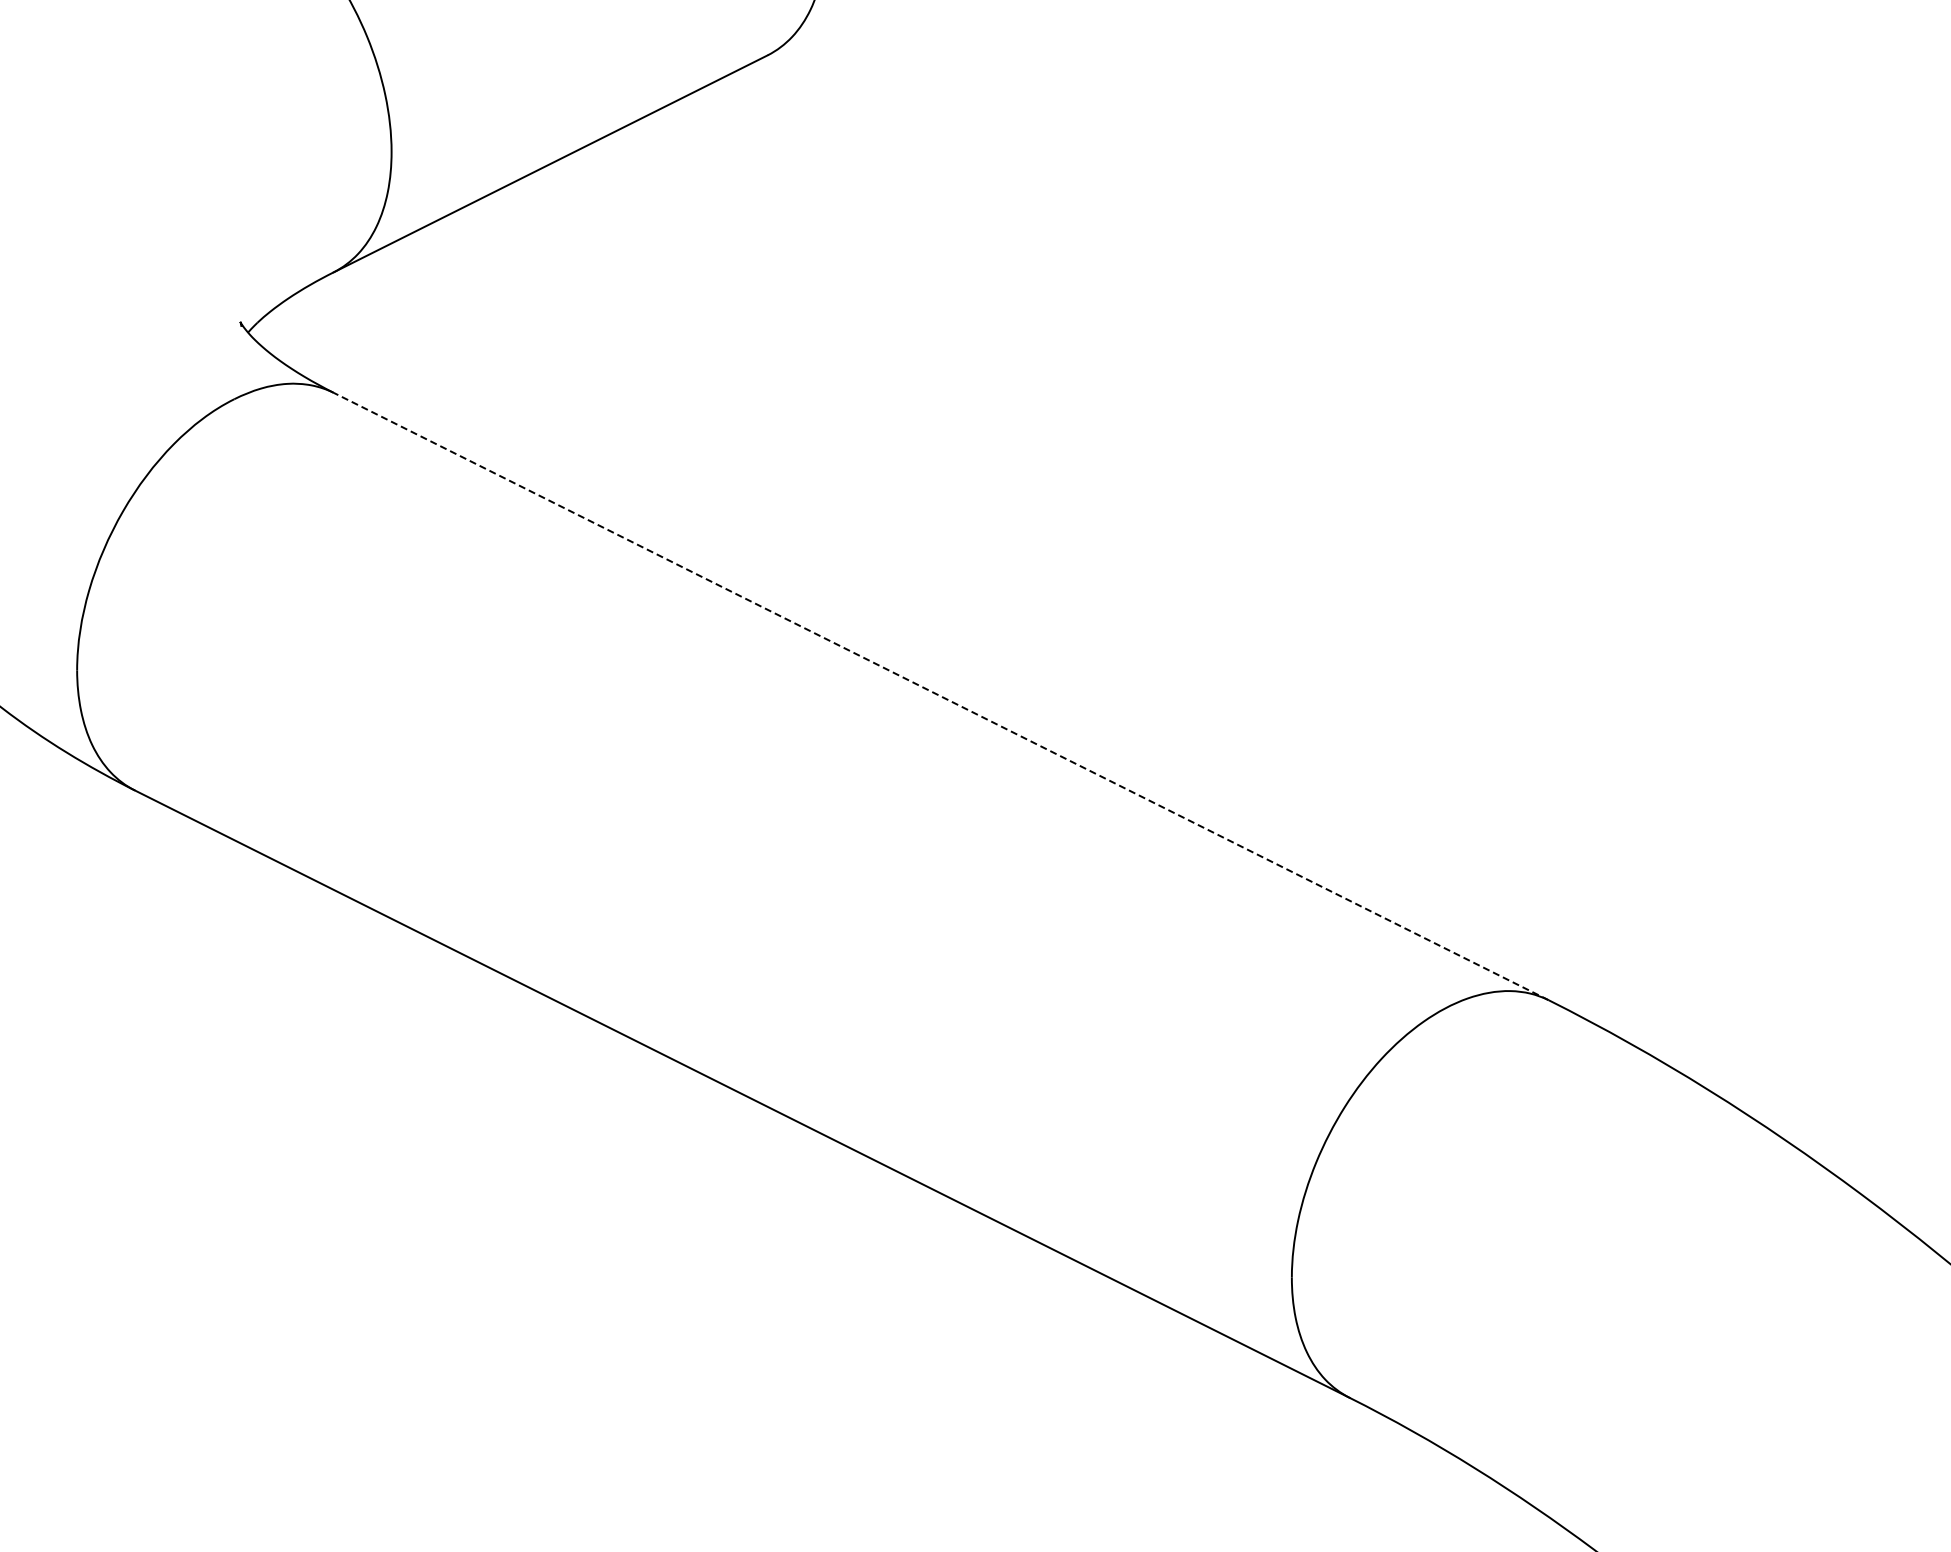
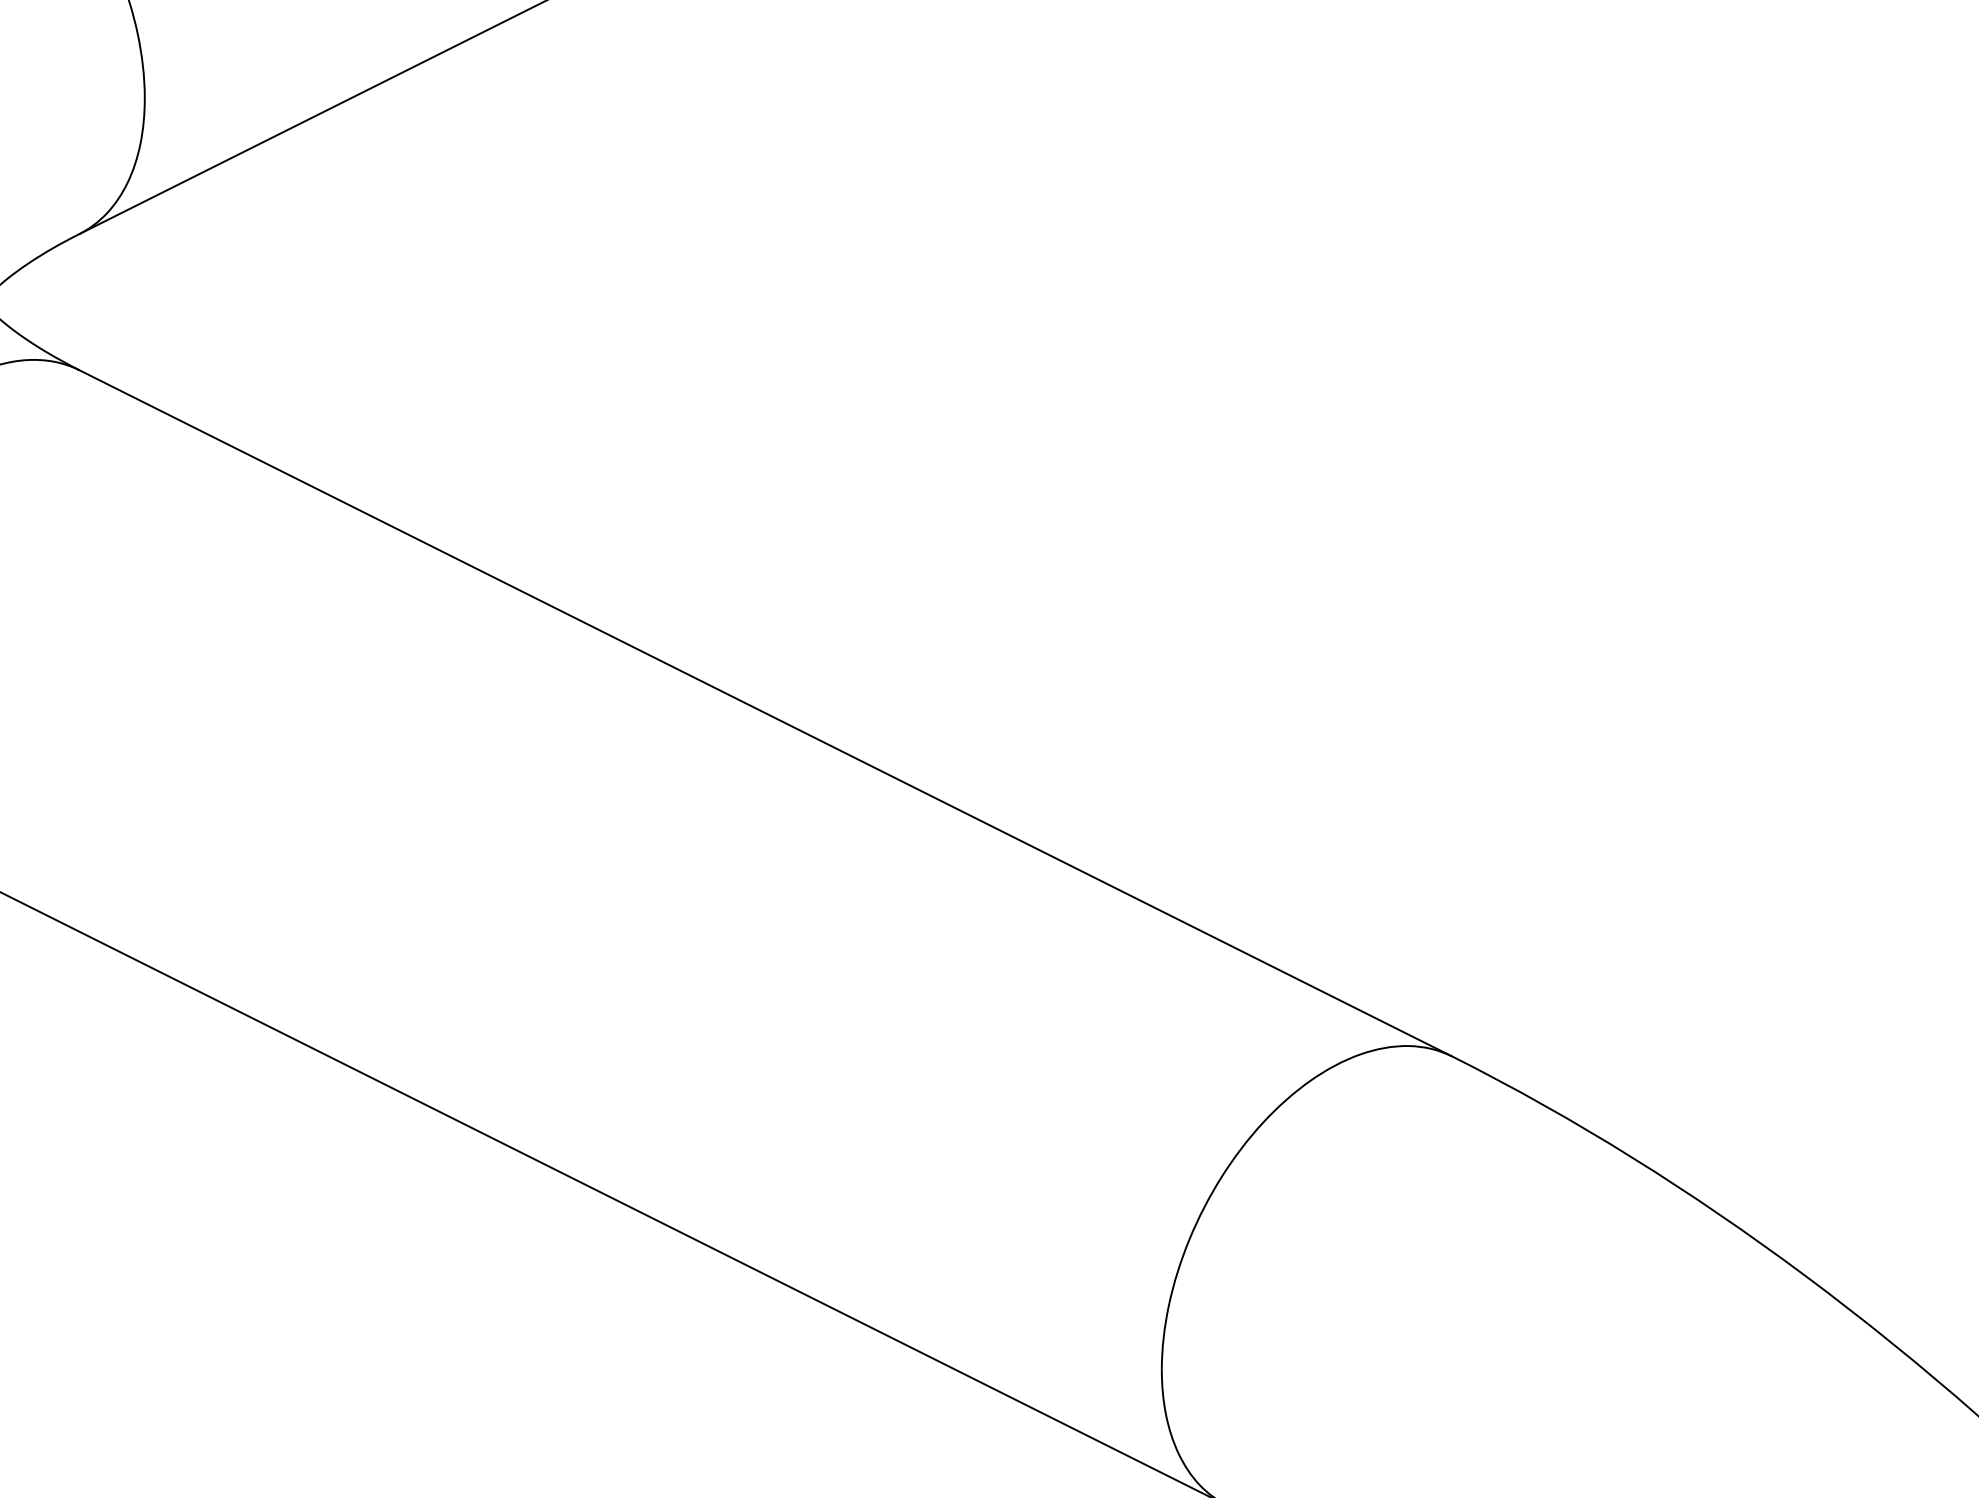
line: (940, 696) -> (764, 713), dashed -> solid

